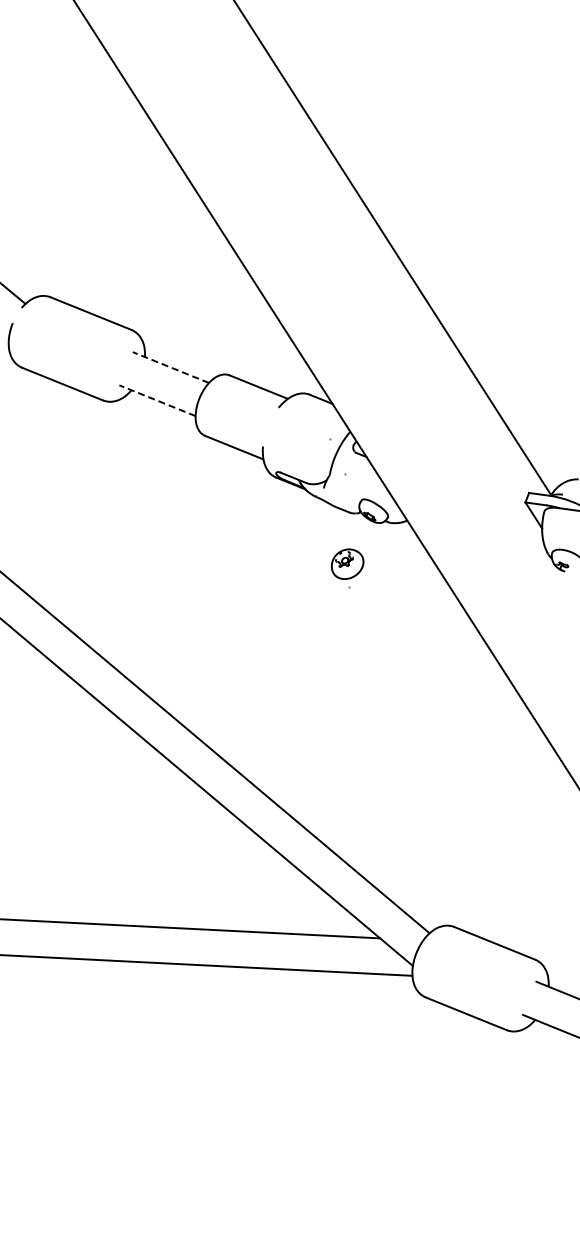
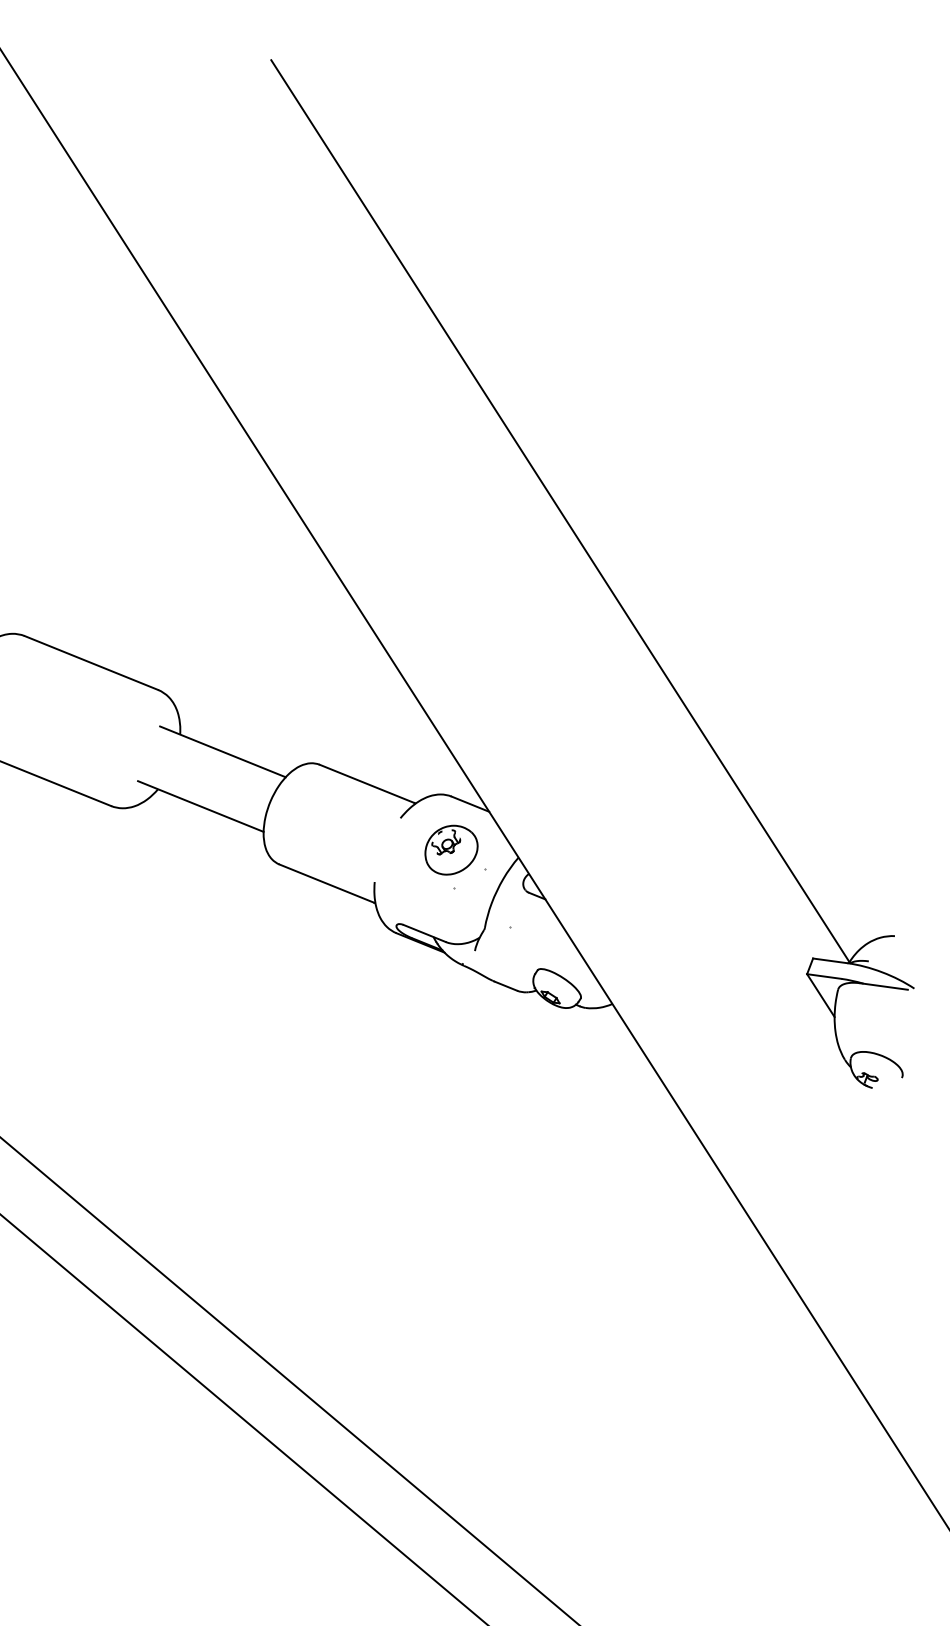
line: (170, 367) -> (222, 751), dashed -> solid
line: (157, 400) -> (200, 806), dashed -> solid
part: (347, 568) -> (451, 857), moved

